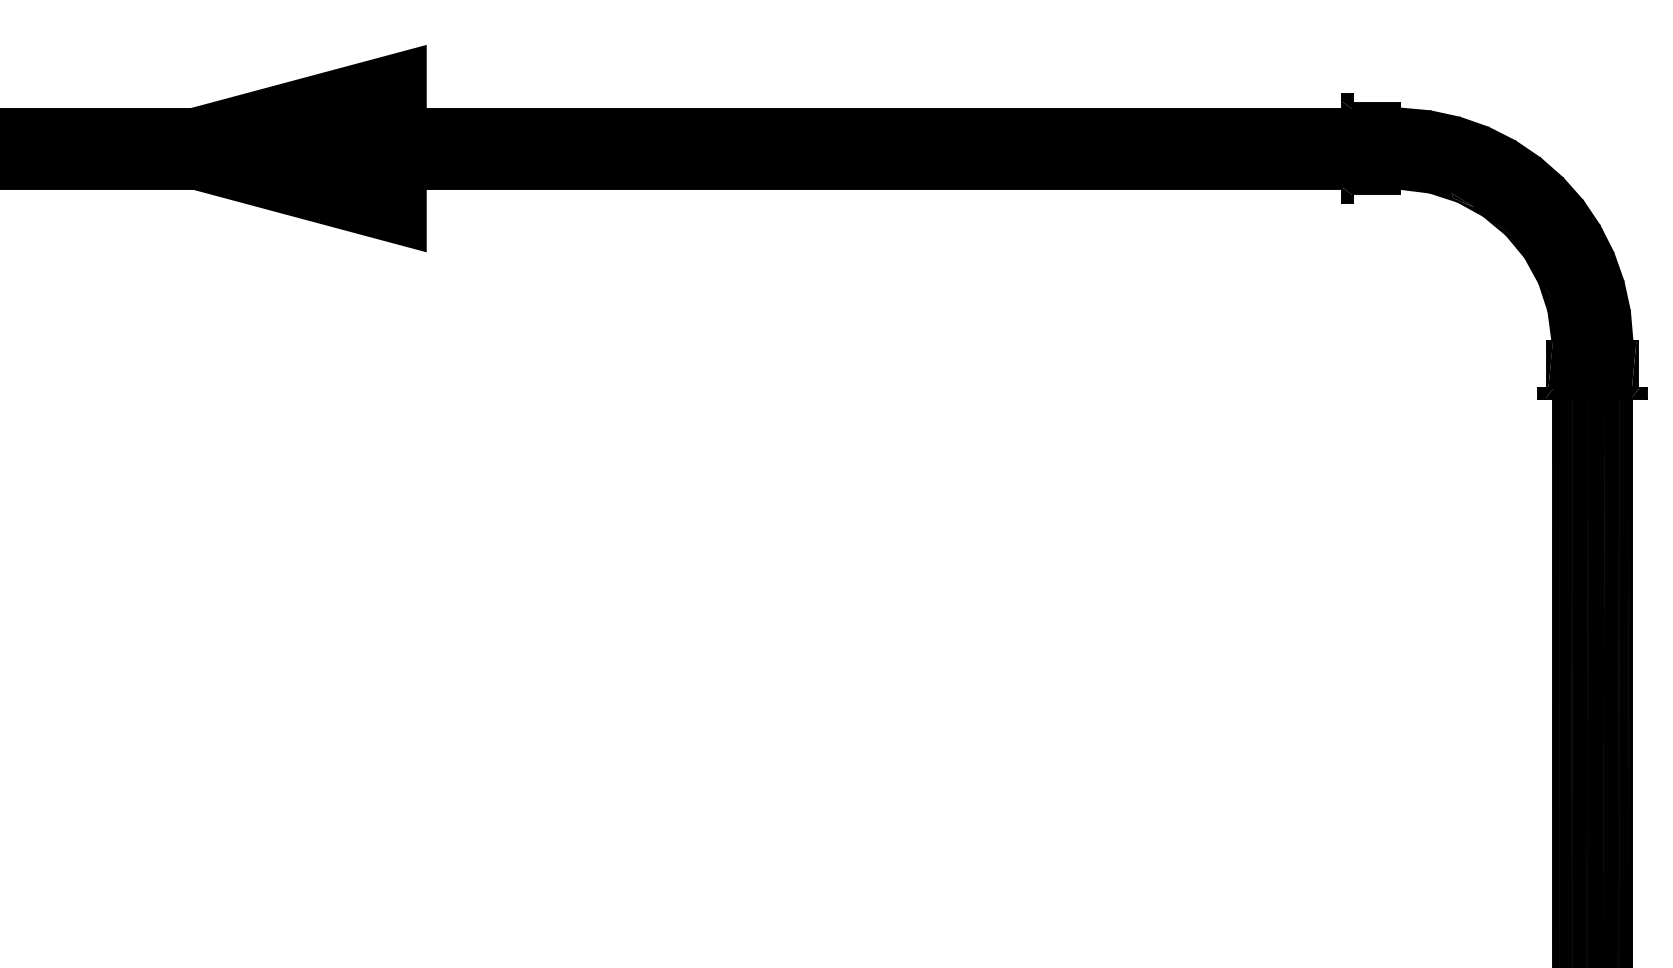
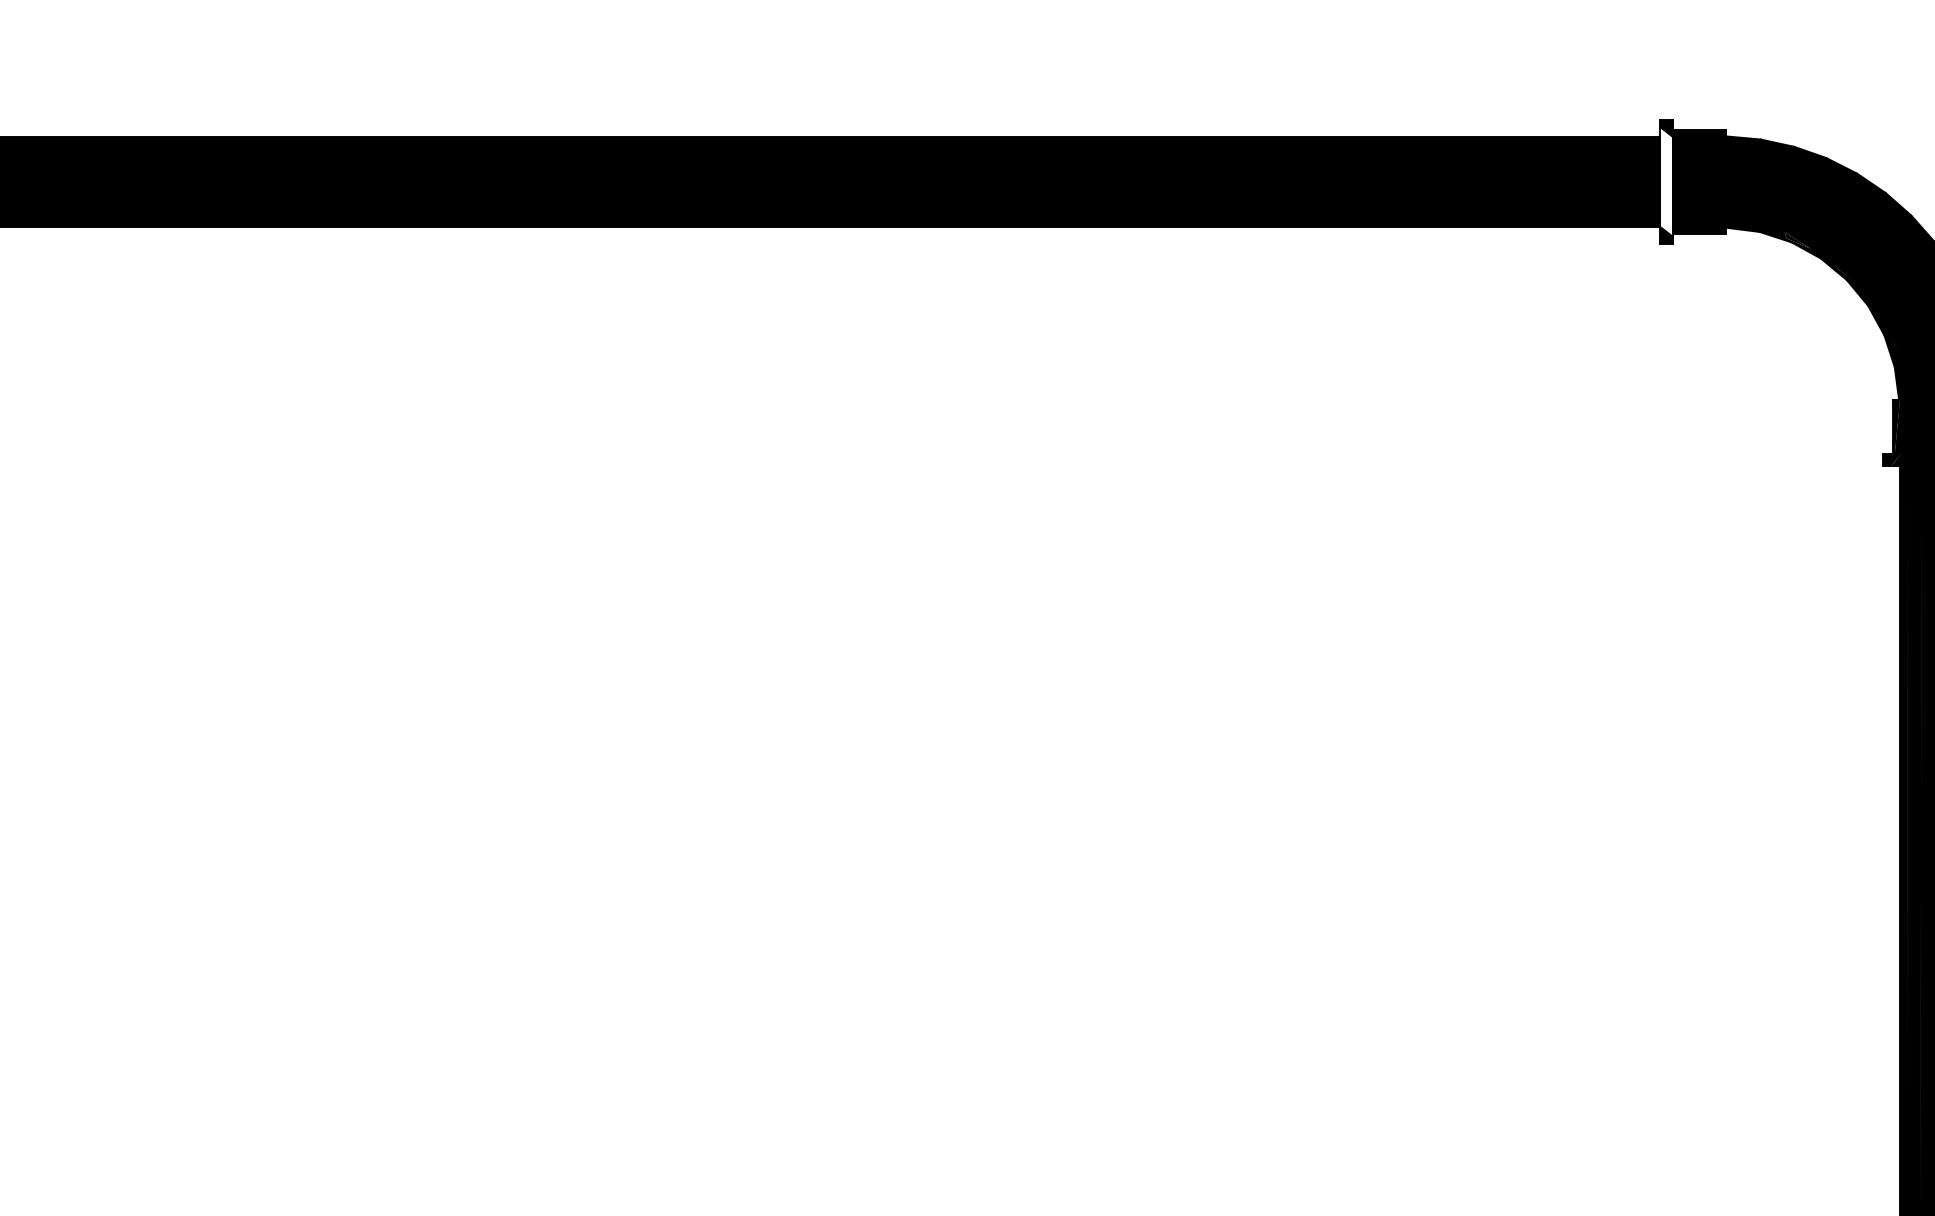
fill: (233, 148) -> (399, 181), removed
fill: (1347, 148) -> (1666, 181), removed

